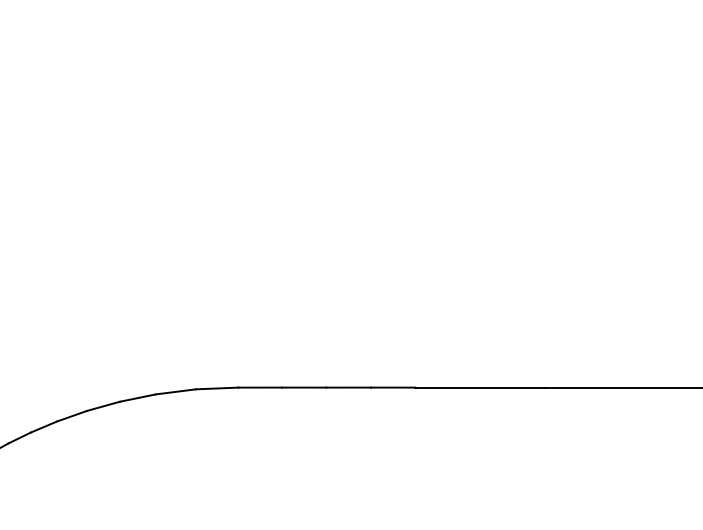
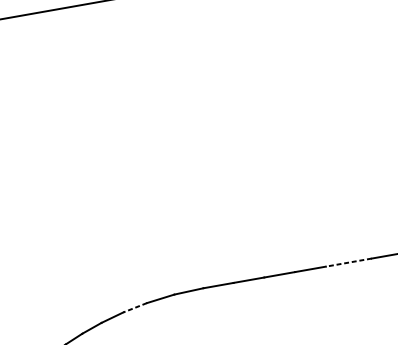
line: (448, 387) -> (348, 262), solid -> dashed
line: (137, 398) -> (135, 308), solid -> dashed

